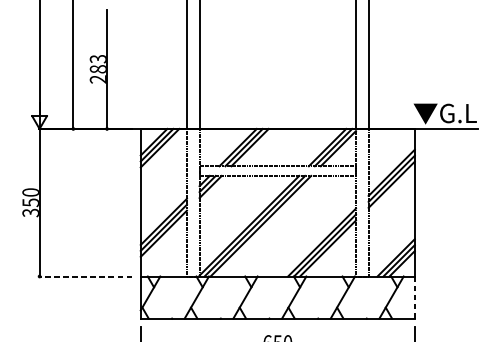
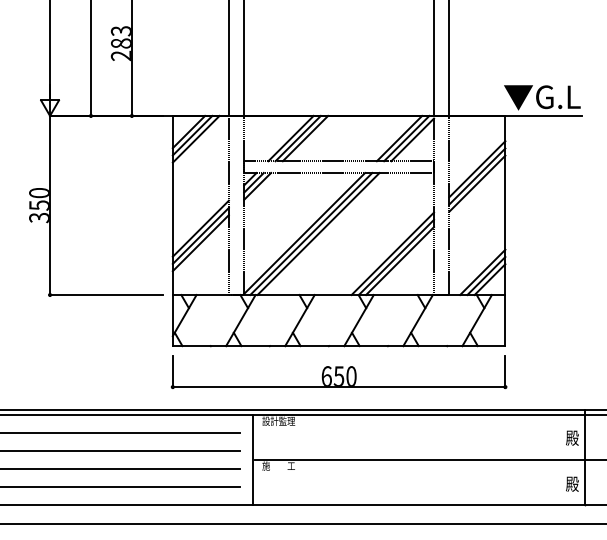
line: (86, 276) -> (106, 295), dashed -> solid
line: (414, 297) -> (505, 320), dashed -> solid

